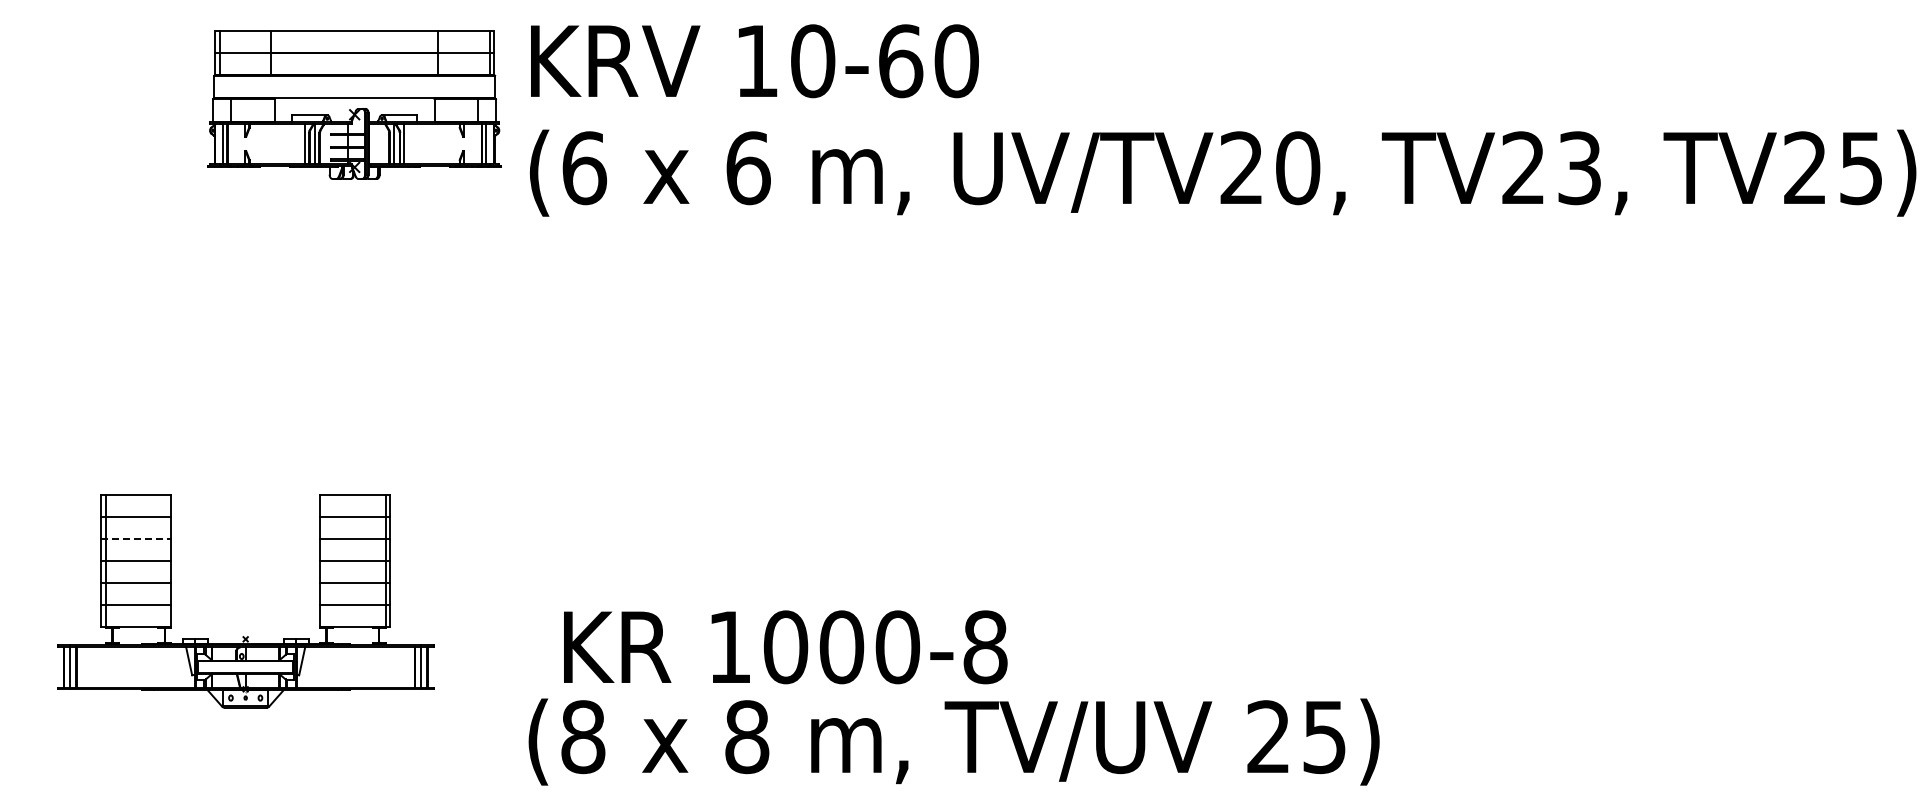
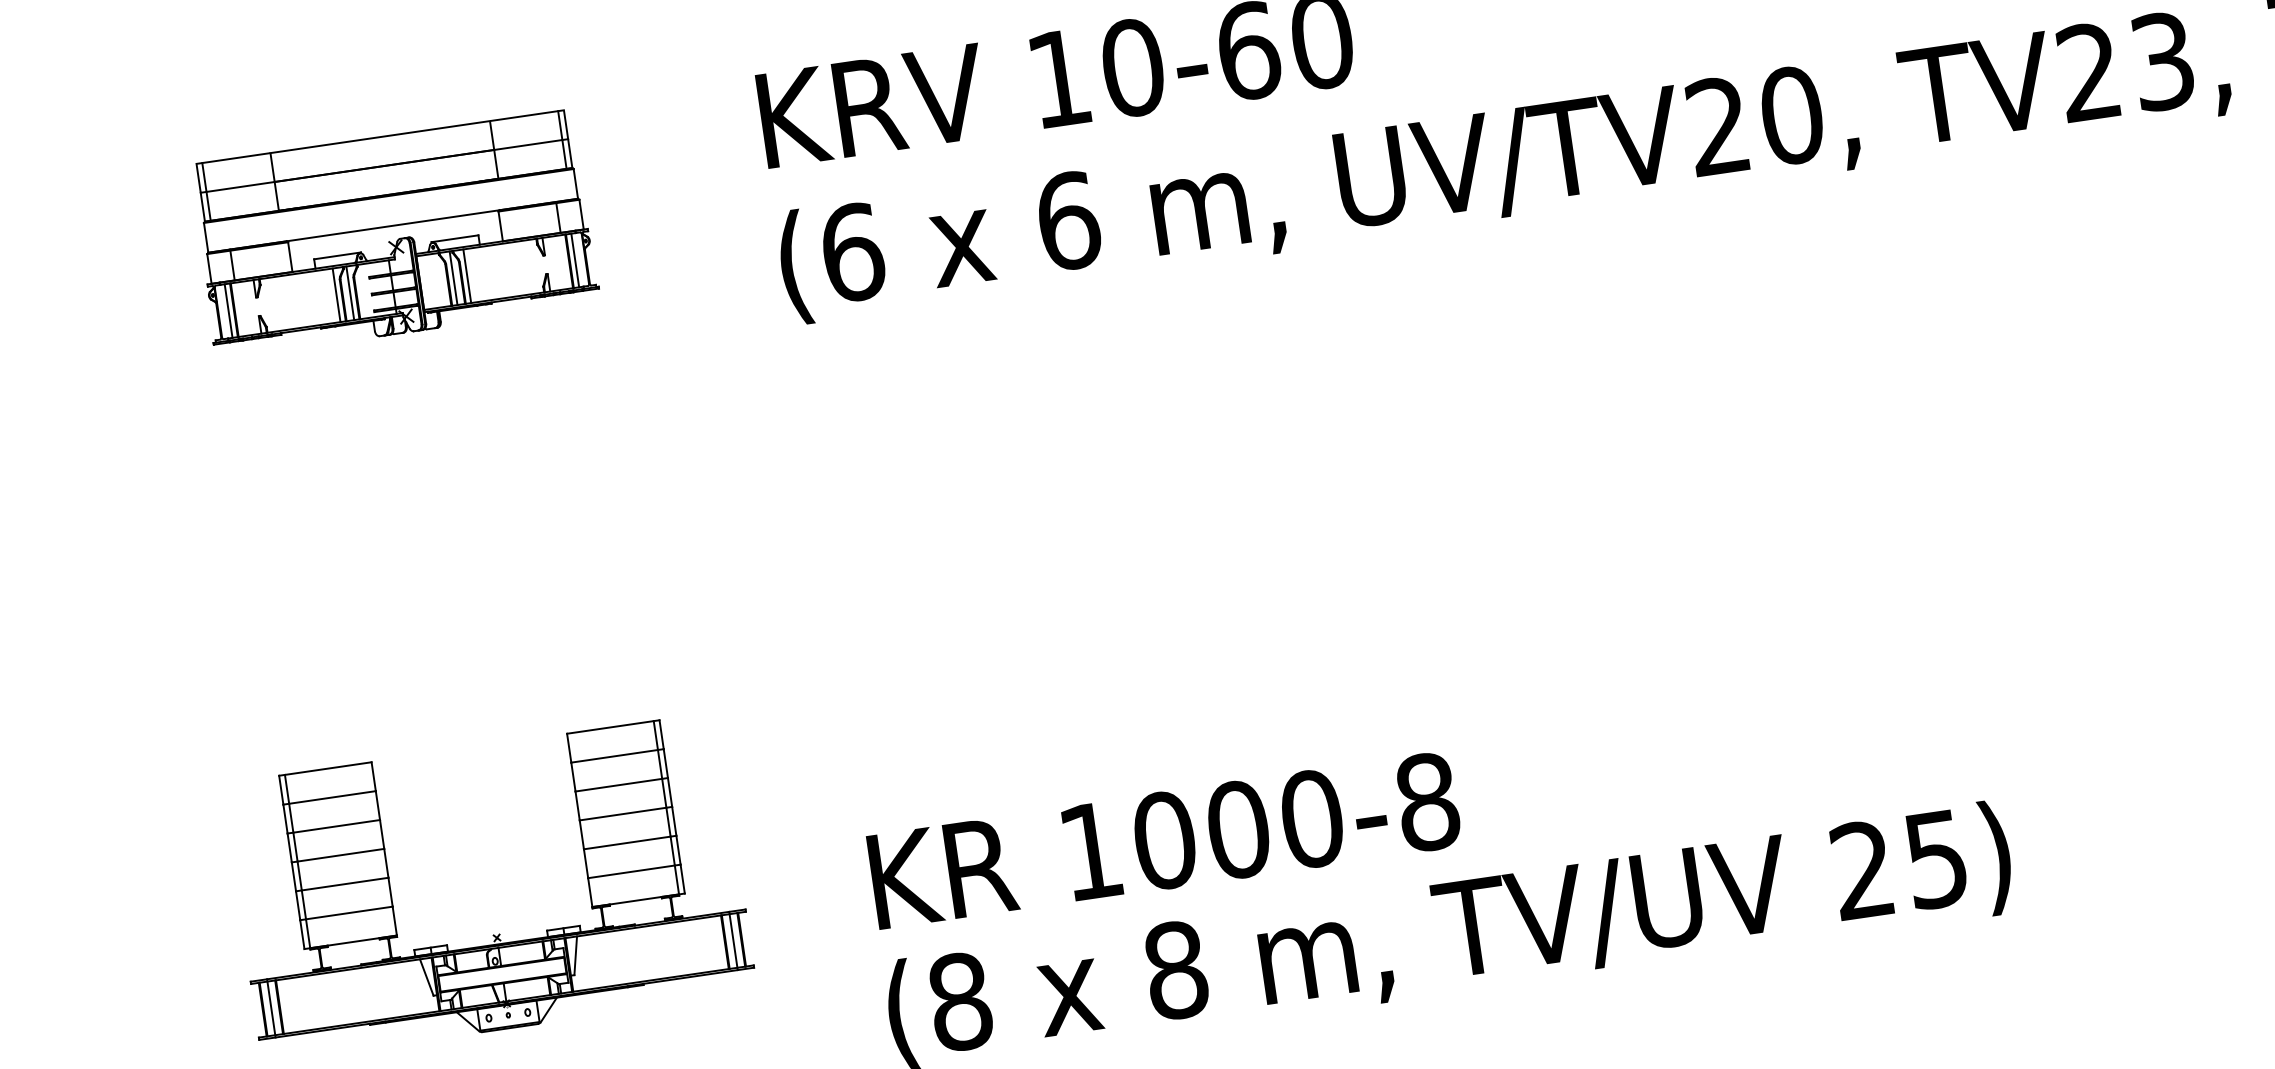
part: (354, 104) -> (394, 233), moved
line: (136, 538) -> (333, 826), dashed -> solid
text: (785, 647) -> (1164, 840), moved

